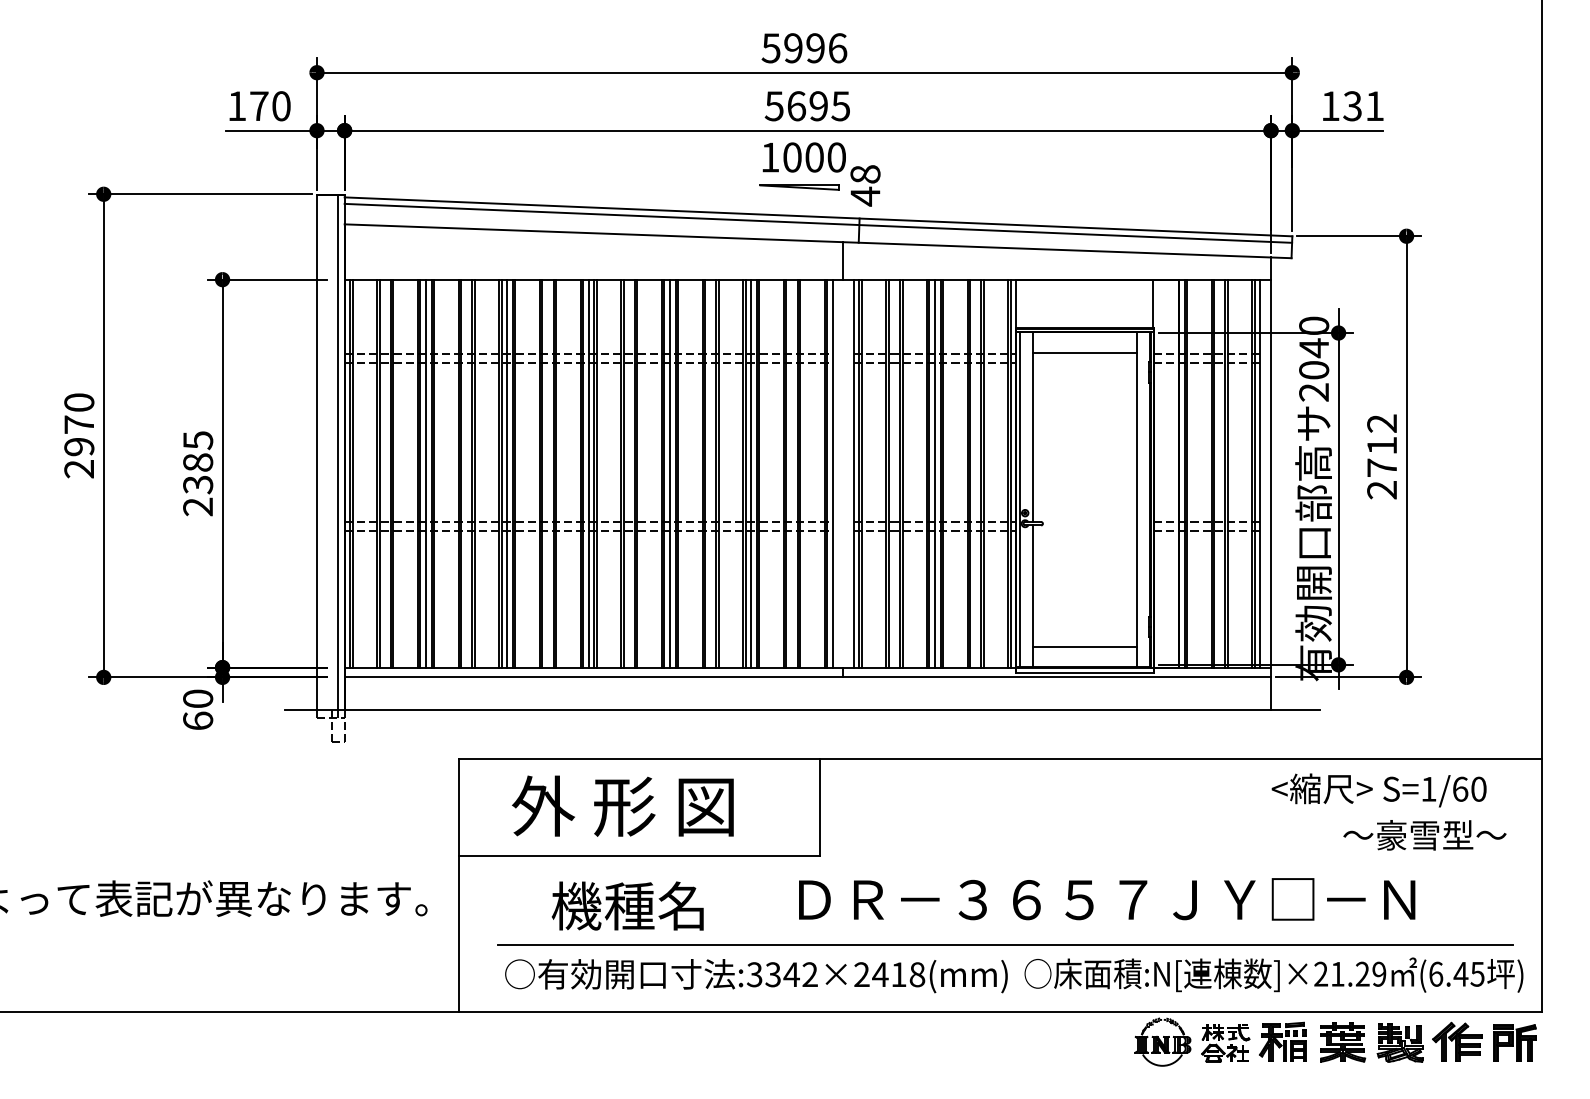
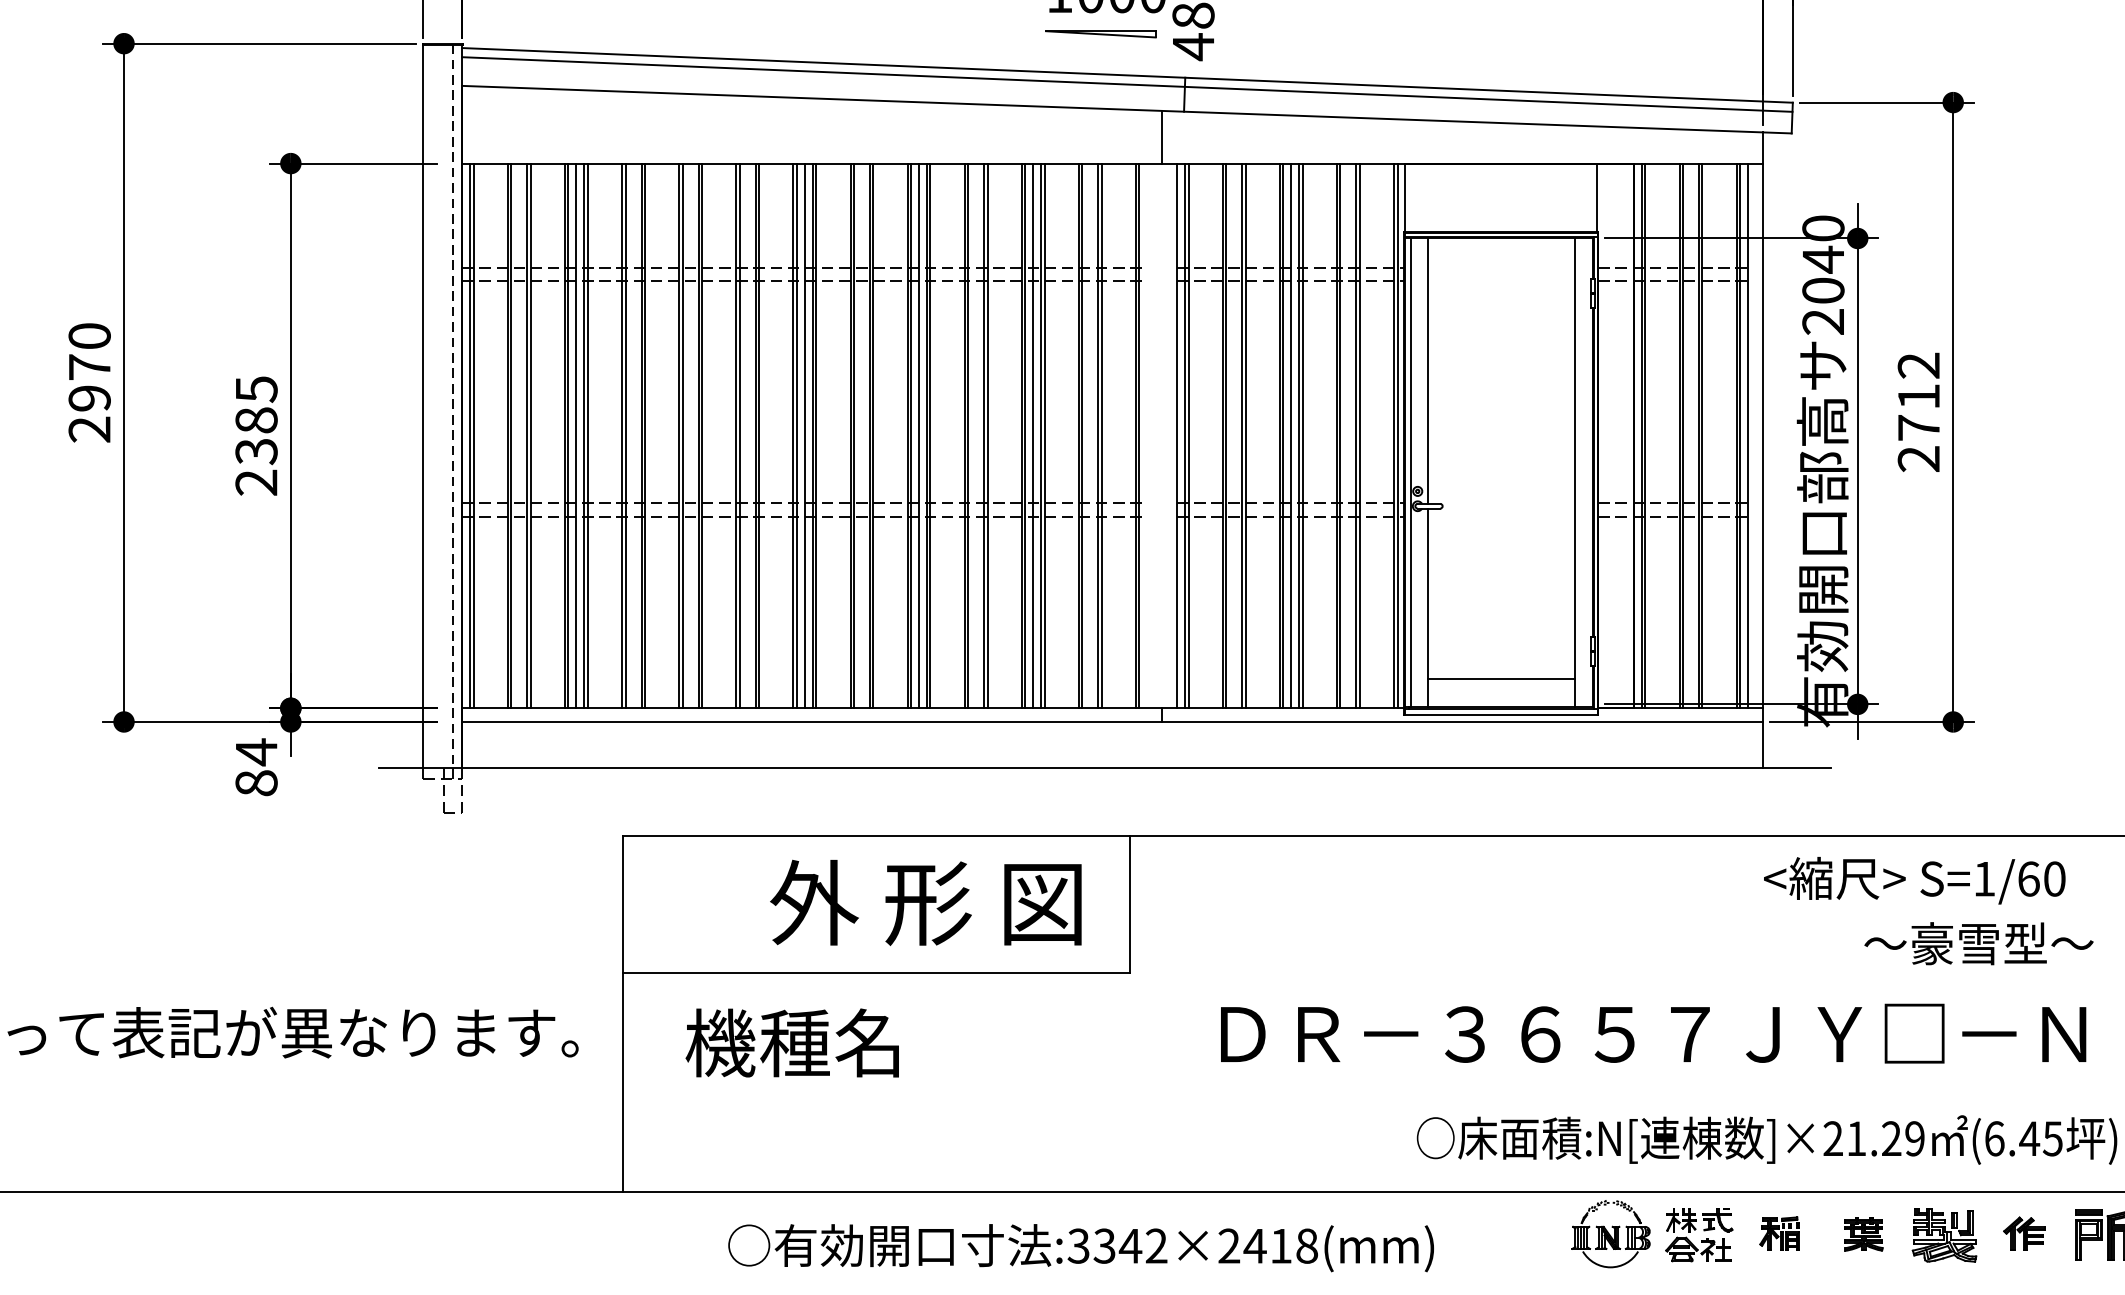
line: (1084, 352) -> (1501, 265), removed
line: (338, 452) -> (453, 406), solid -> dashed
line: (507, 473) -> (690, 435), removed
line: (832, 473) -> (1147, 435), removed
text: (198, 709) -> (257, 767), 60 -> 84
text: (622, 805) -> (925, 901), moved
text: (1107, 899) -> (1654, 1033), moved
text: (627, 905) -> (791, 1042), moved
line: (1005, 945) -> (1390, 1098), removed
text: (756, 976) -> (1081, 1248), moved
part: (1282, 1041) -> (1779, 1233), size x0.6
part: (1457, 1041) -> (2024, 1233), size x0.6
part: (1343, 1042) -> (1864, 1234), size x0.6

